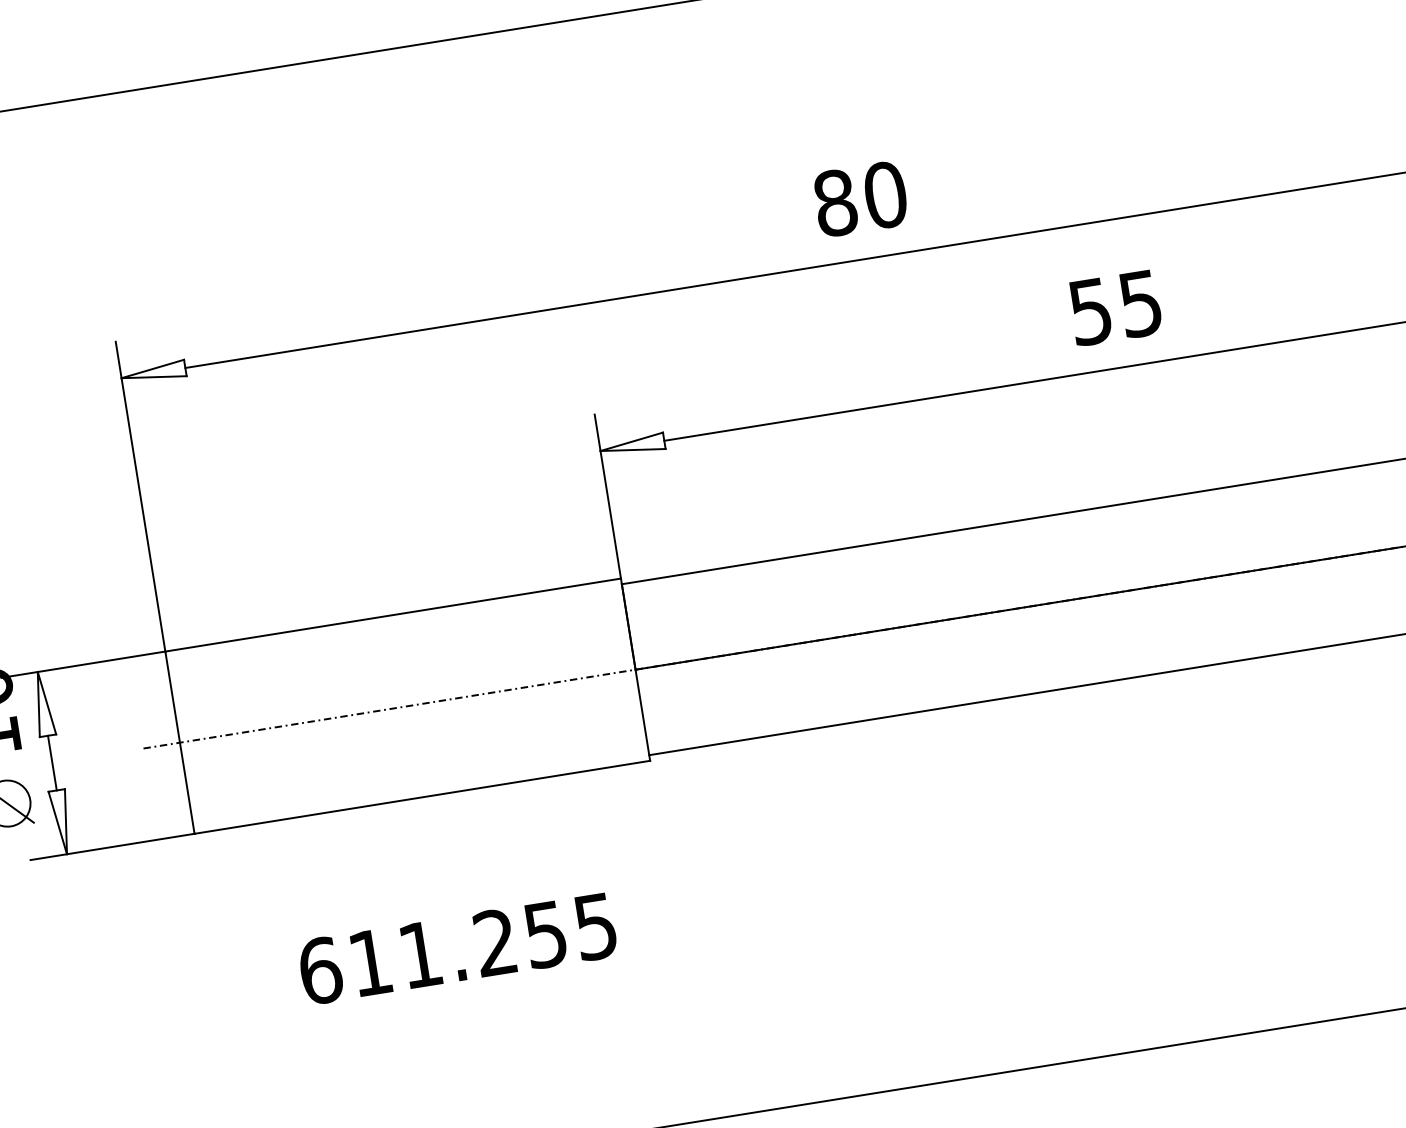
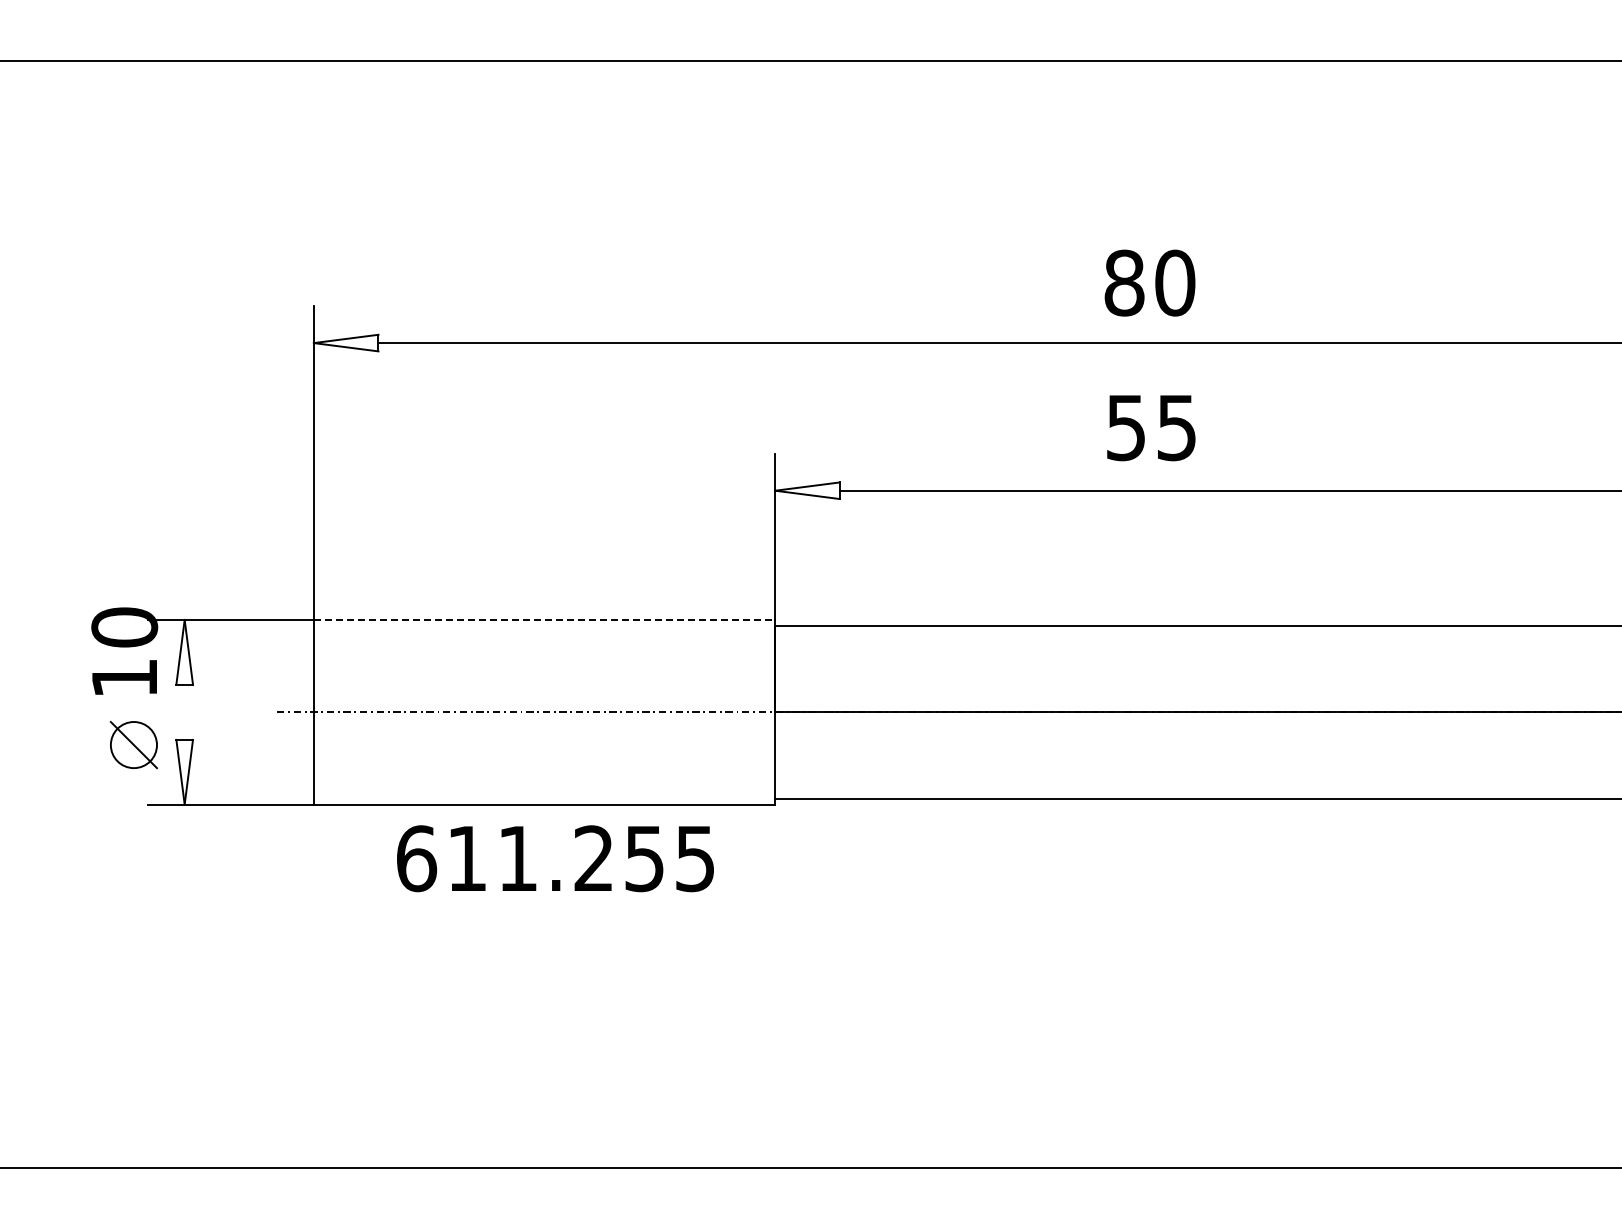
text: (860, 198) -> (1149, 282), moved
text: (1115, 308) -> (1151, 428), moved
line: (393, 614) -> (544, 619), solid -> dashed
line: (52, 762) -> (184, 711), removed
text: (457, 948) -> (555, 858), moved

